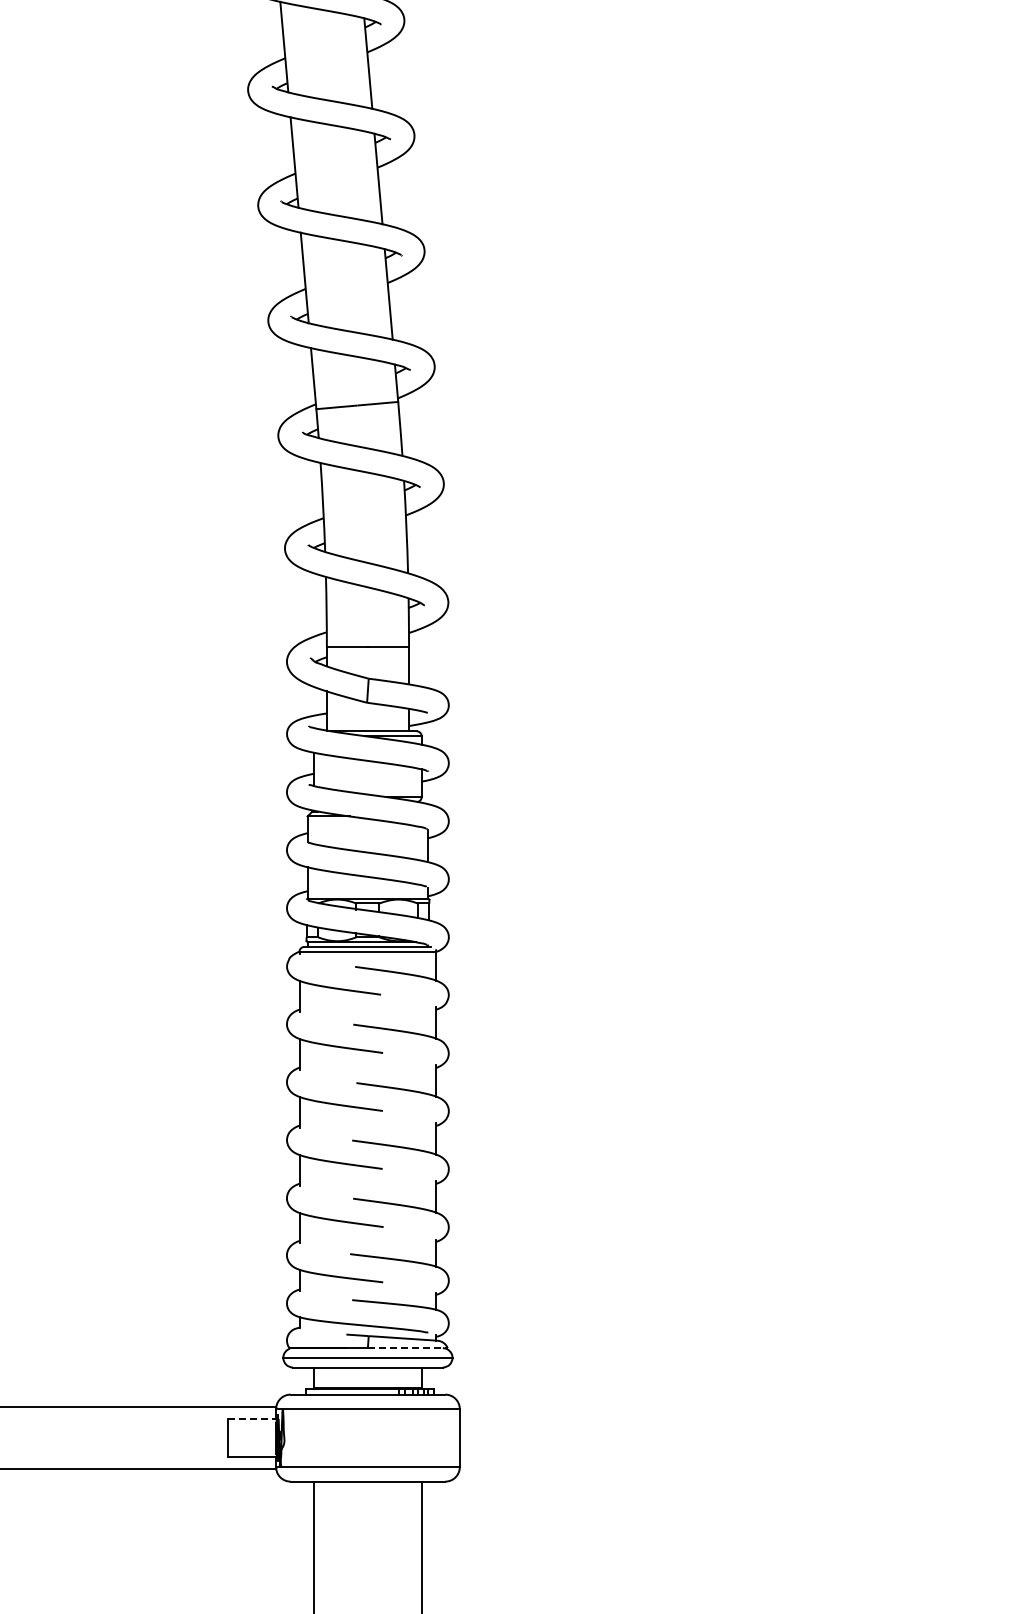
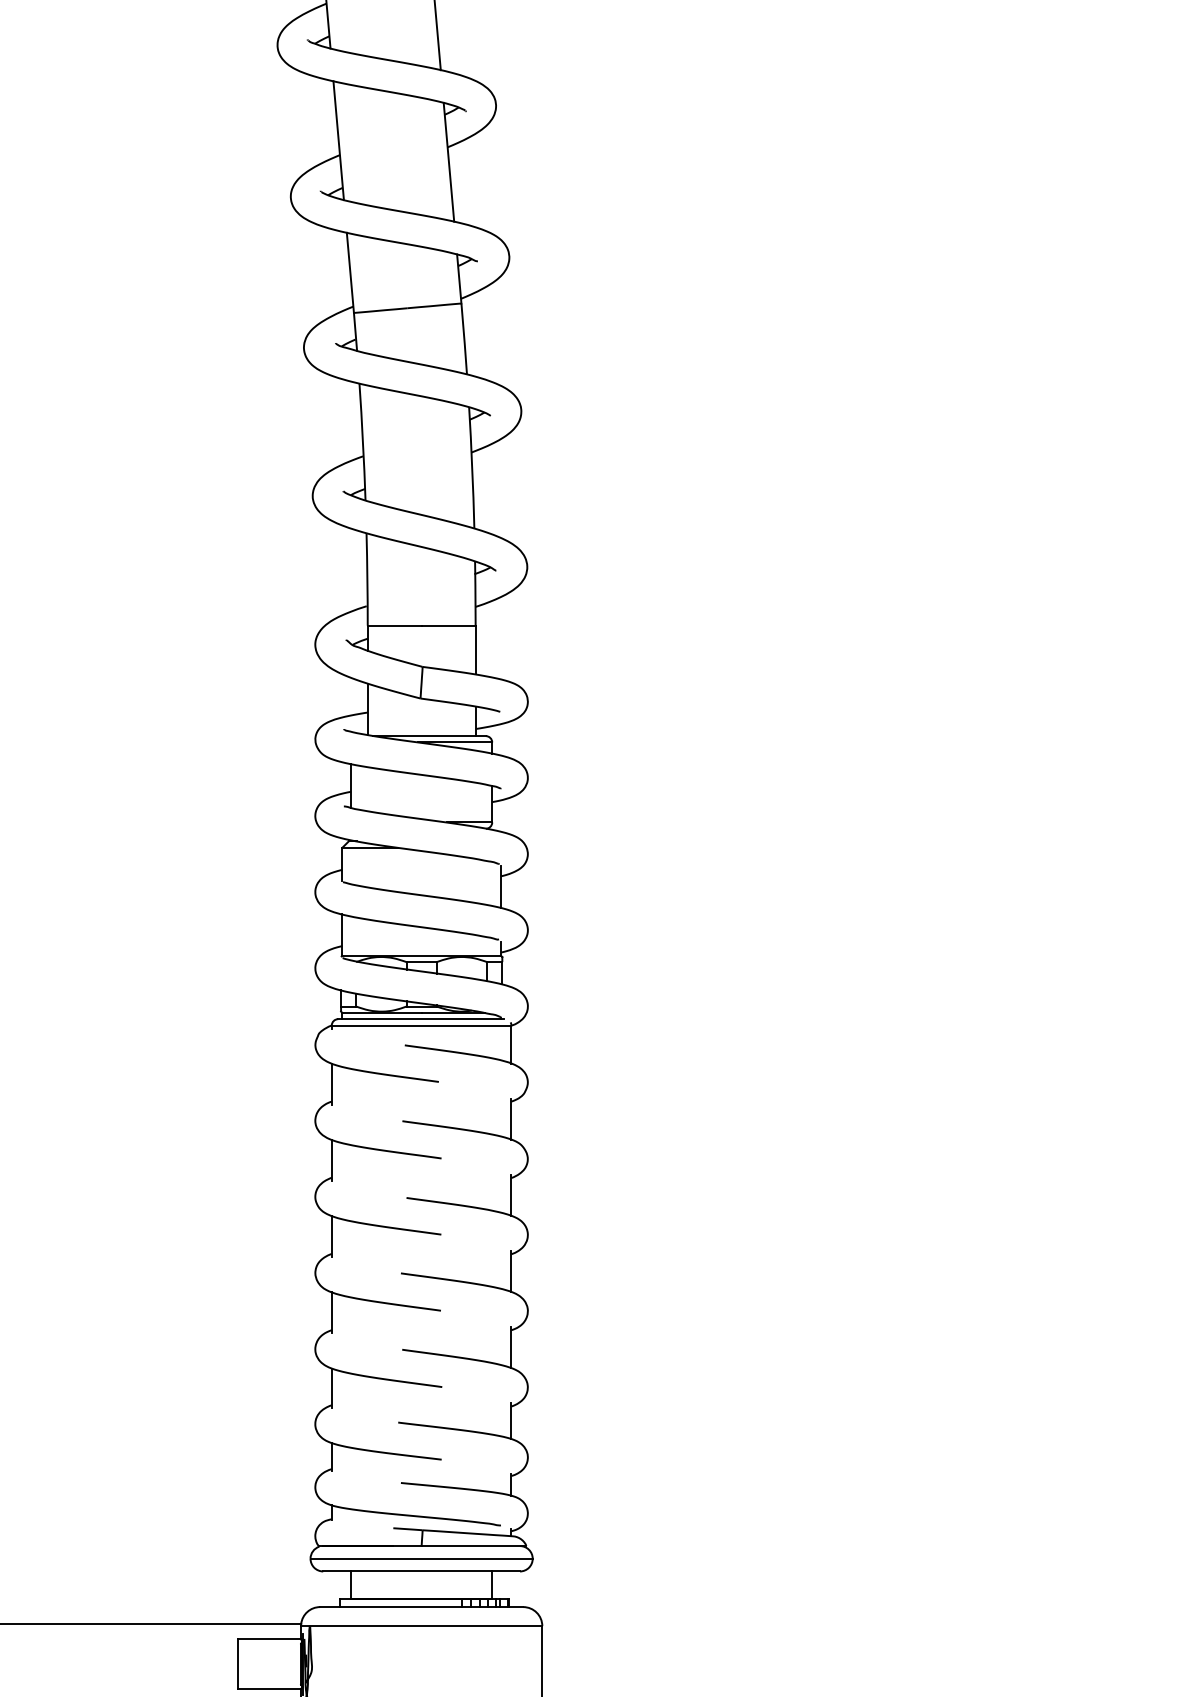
line: (407, 1348) -> (473, 1546), dashed -> solid
line: (252, 1419) -> (270, 1639), dashed -> solid

